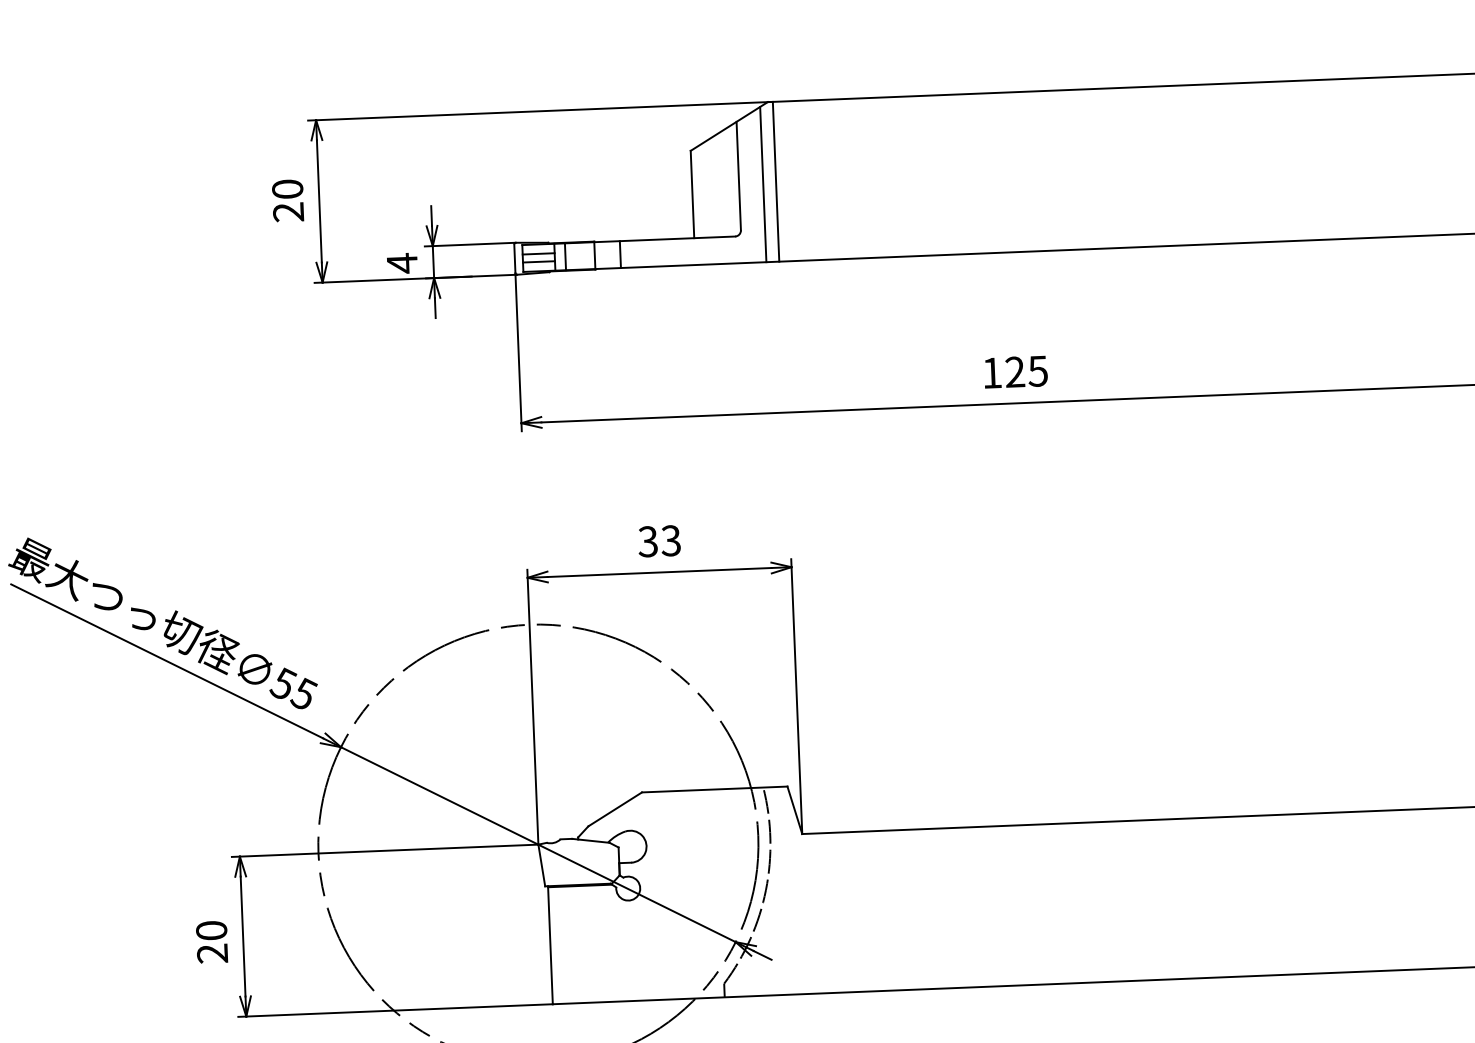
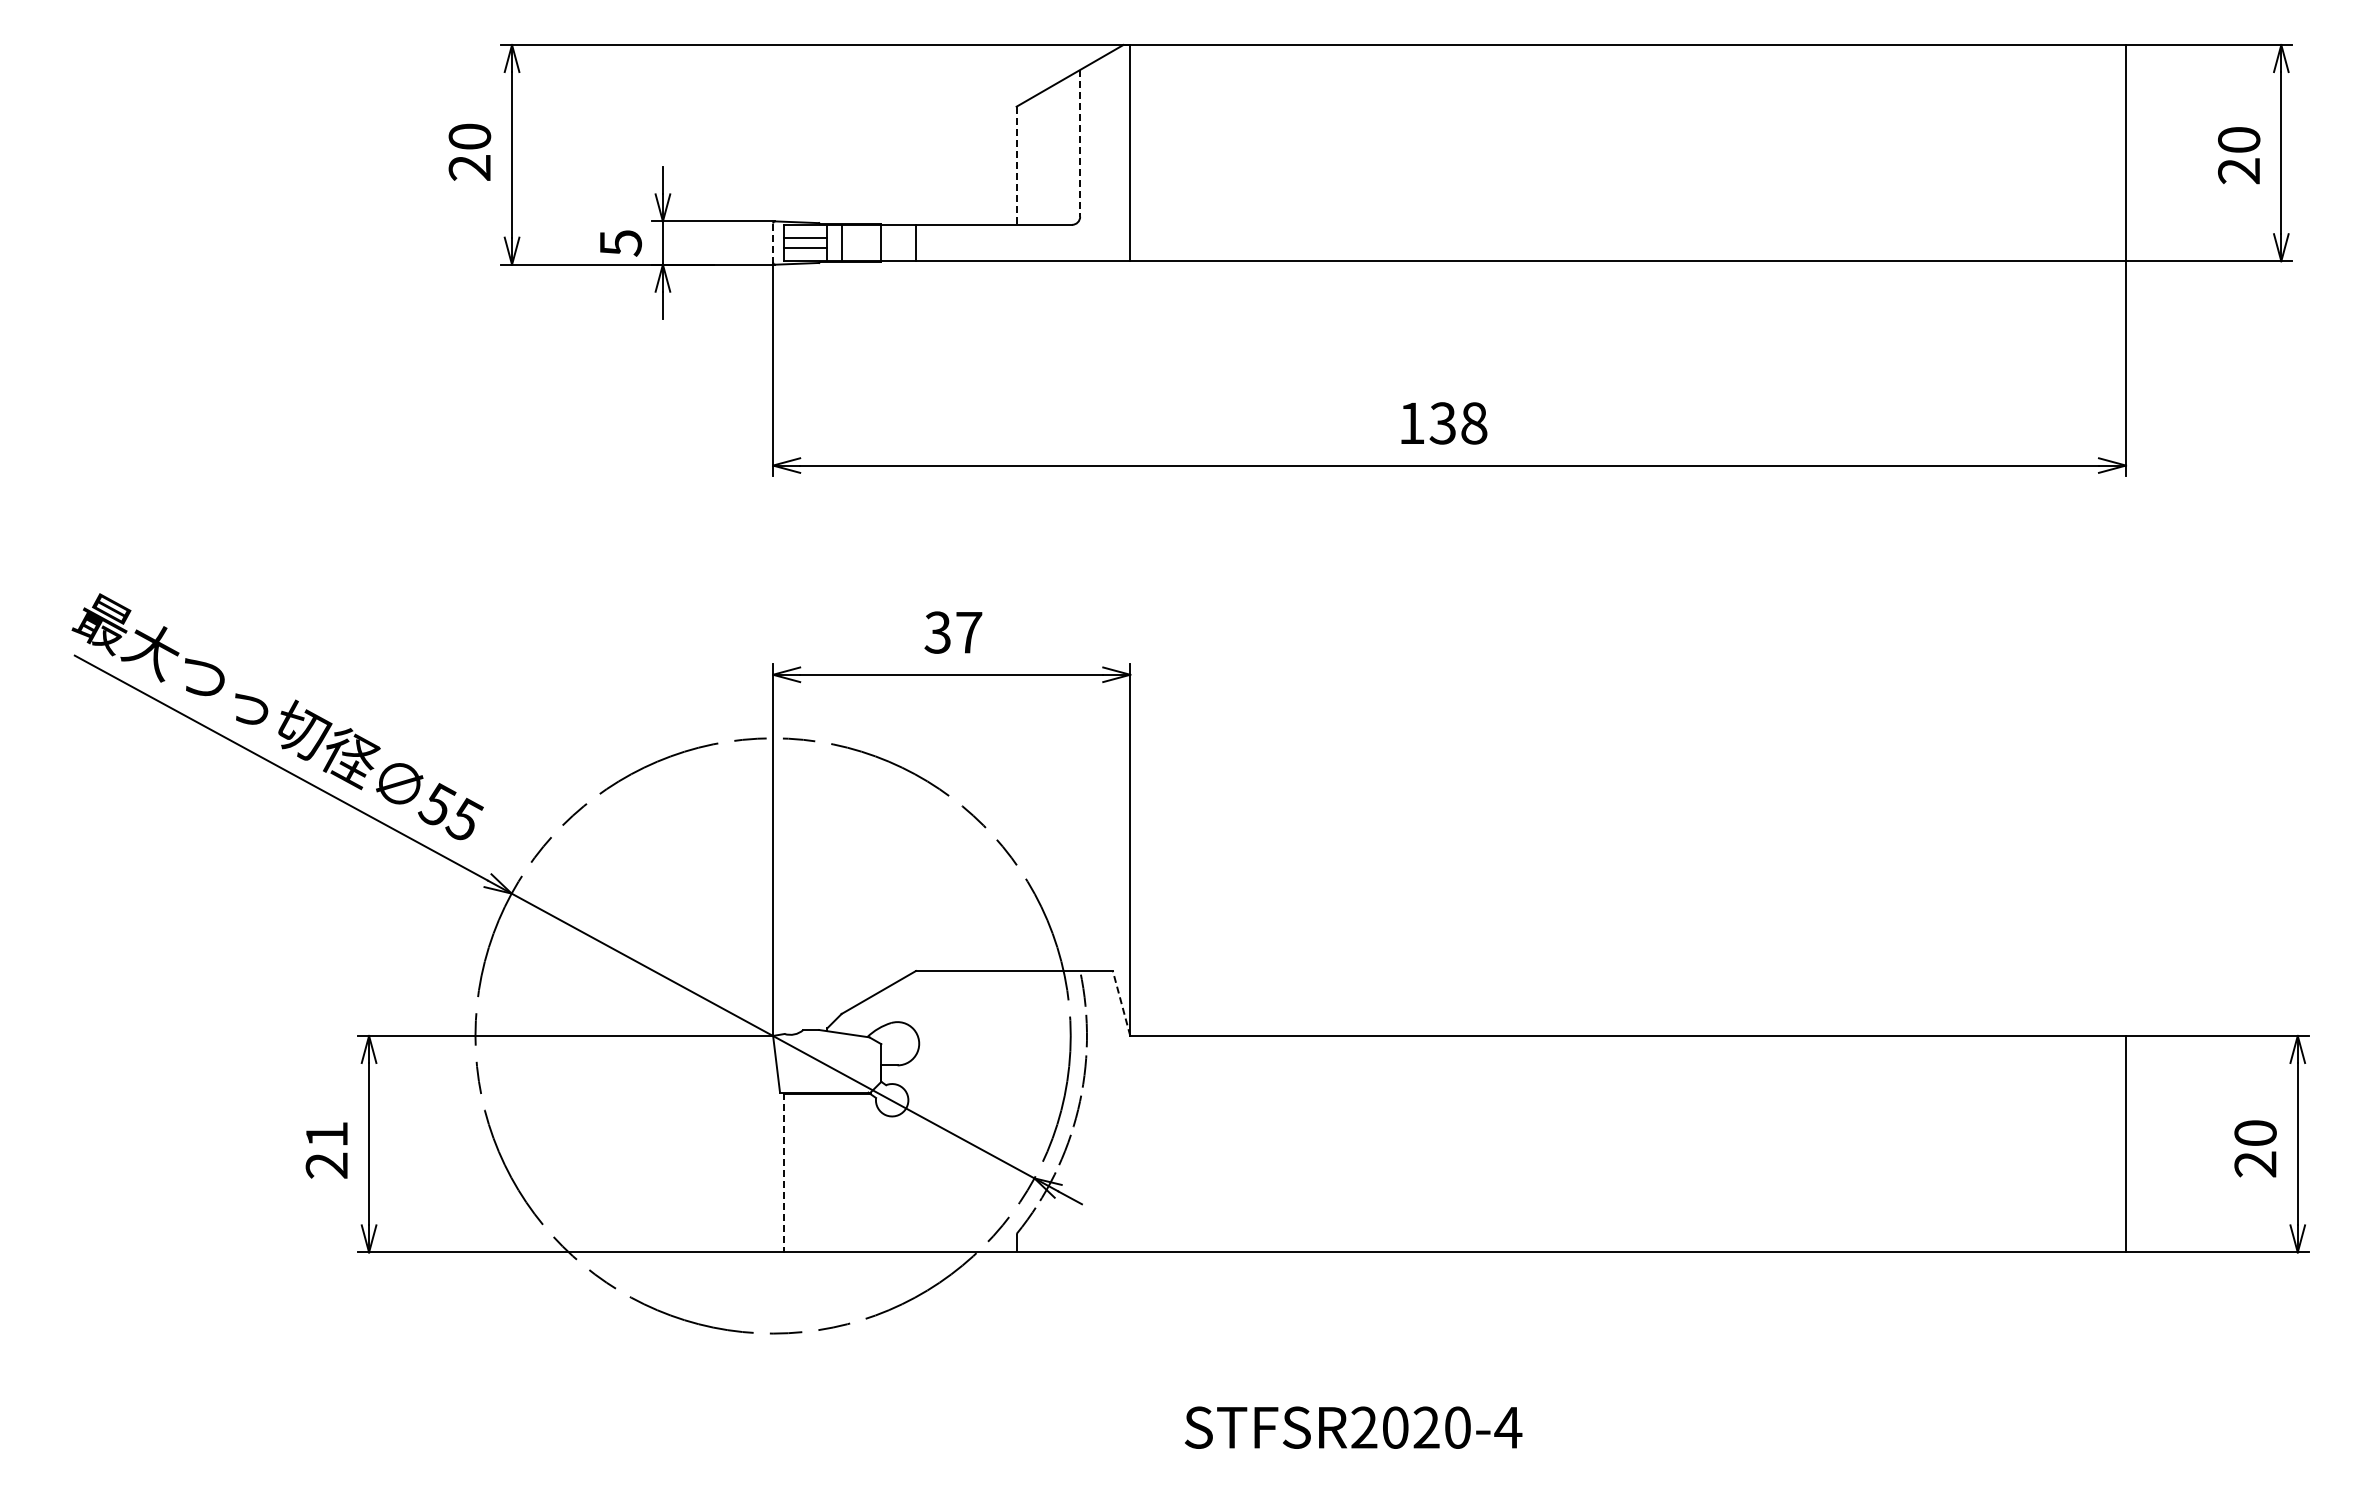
line: (739, 176) -> (1080, 143), solid -> dashed
line: (763, 184) -> (1112, 156), removed
line: (692, 195) -> (1016, 166), solid -> dashed
line: (515, 259) -> (773, 243), solid -> dashed
text: (402, 263) -> (621, 243), 4 -> 5
text: (1026, 371) -> (1458, 423), 125 -> 138
text: (670, 540) -> (968, 632), 33 -> 37
line: (794, 810) -> (1121, 1003), solid -> dashed
text: (211, 930) -> (326, 1134), 20 -> 21
line: (550, 945) -> (783, 1172), solid -> dashed

